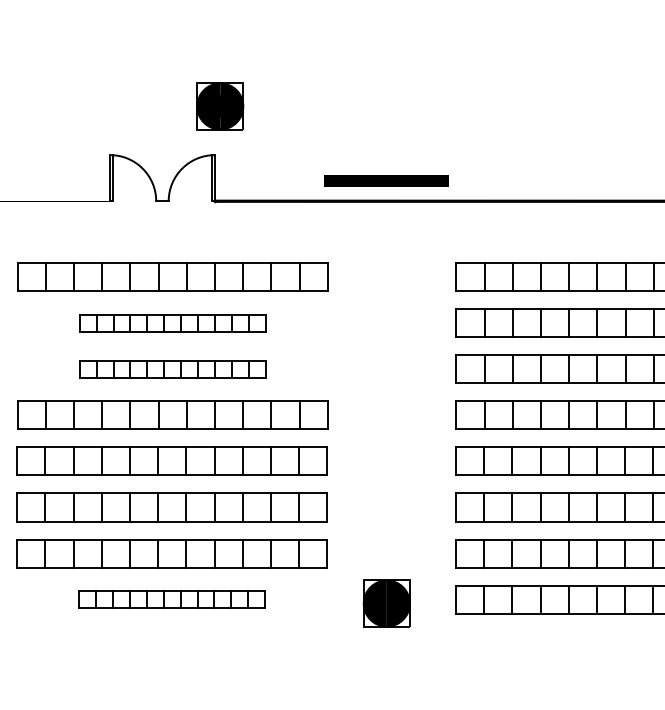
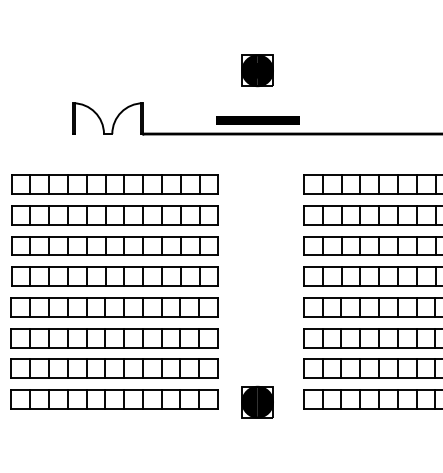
part: (219, 105) -> (257, 70), moved
part: (171, 323) -> (114, 215), size x1.67
part: (171, 368) -> (114, 245), size x1.67
part: (171, 599) -> (114, 399), size x1.67

